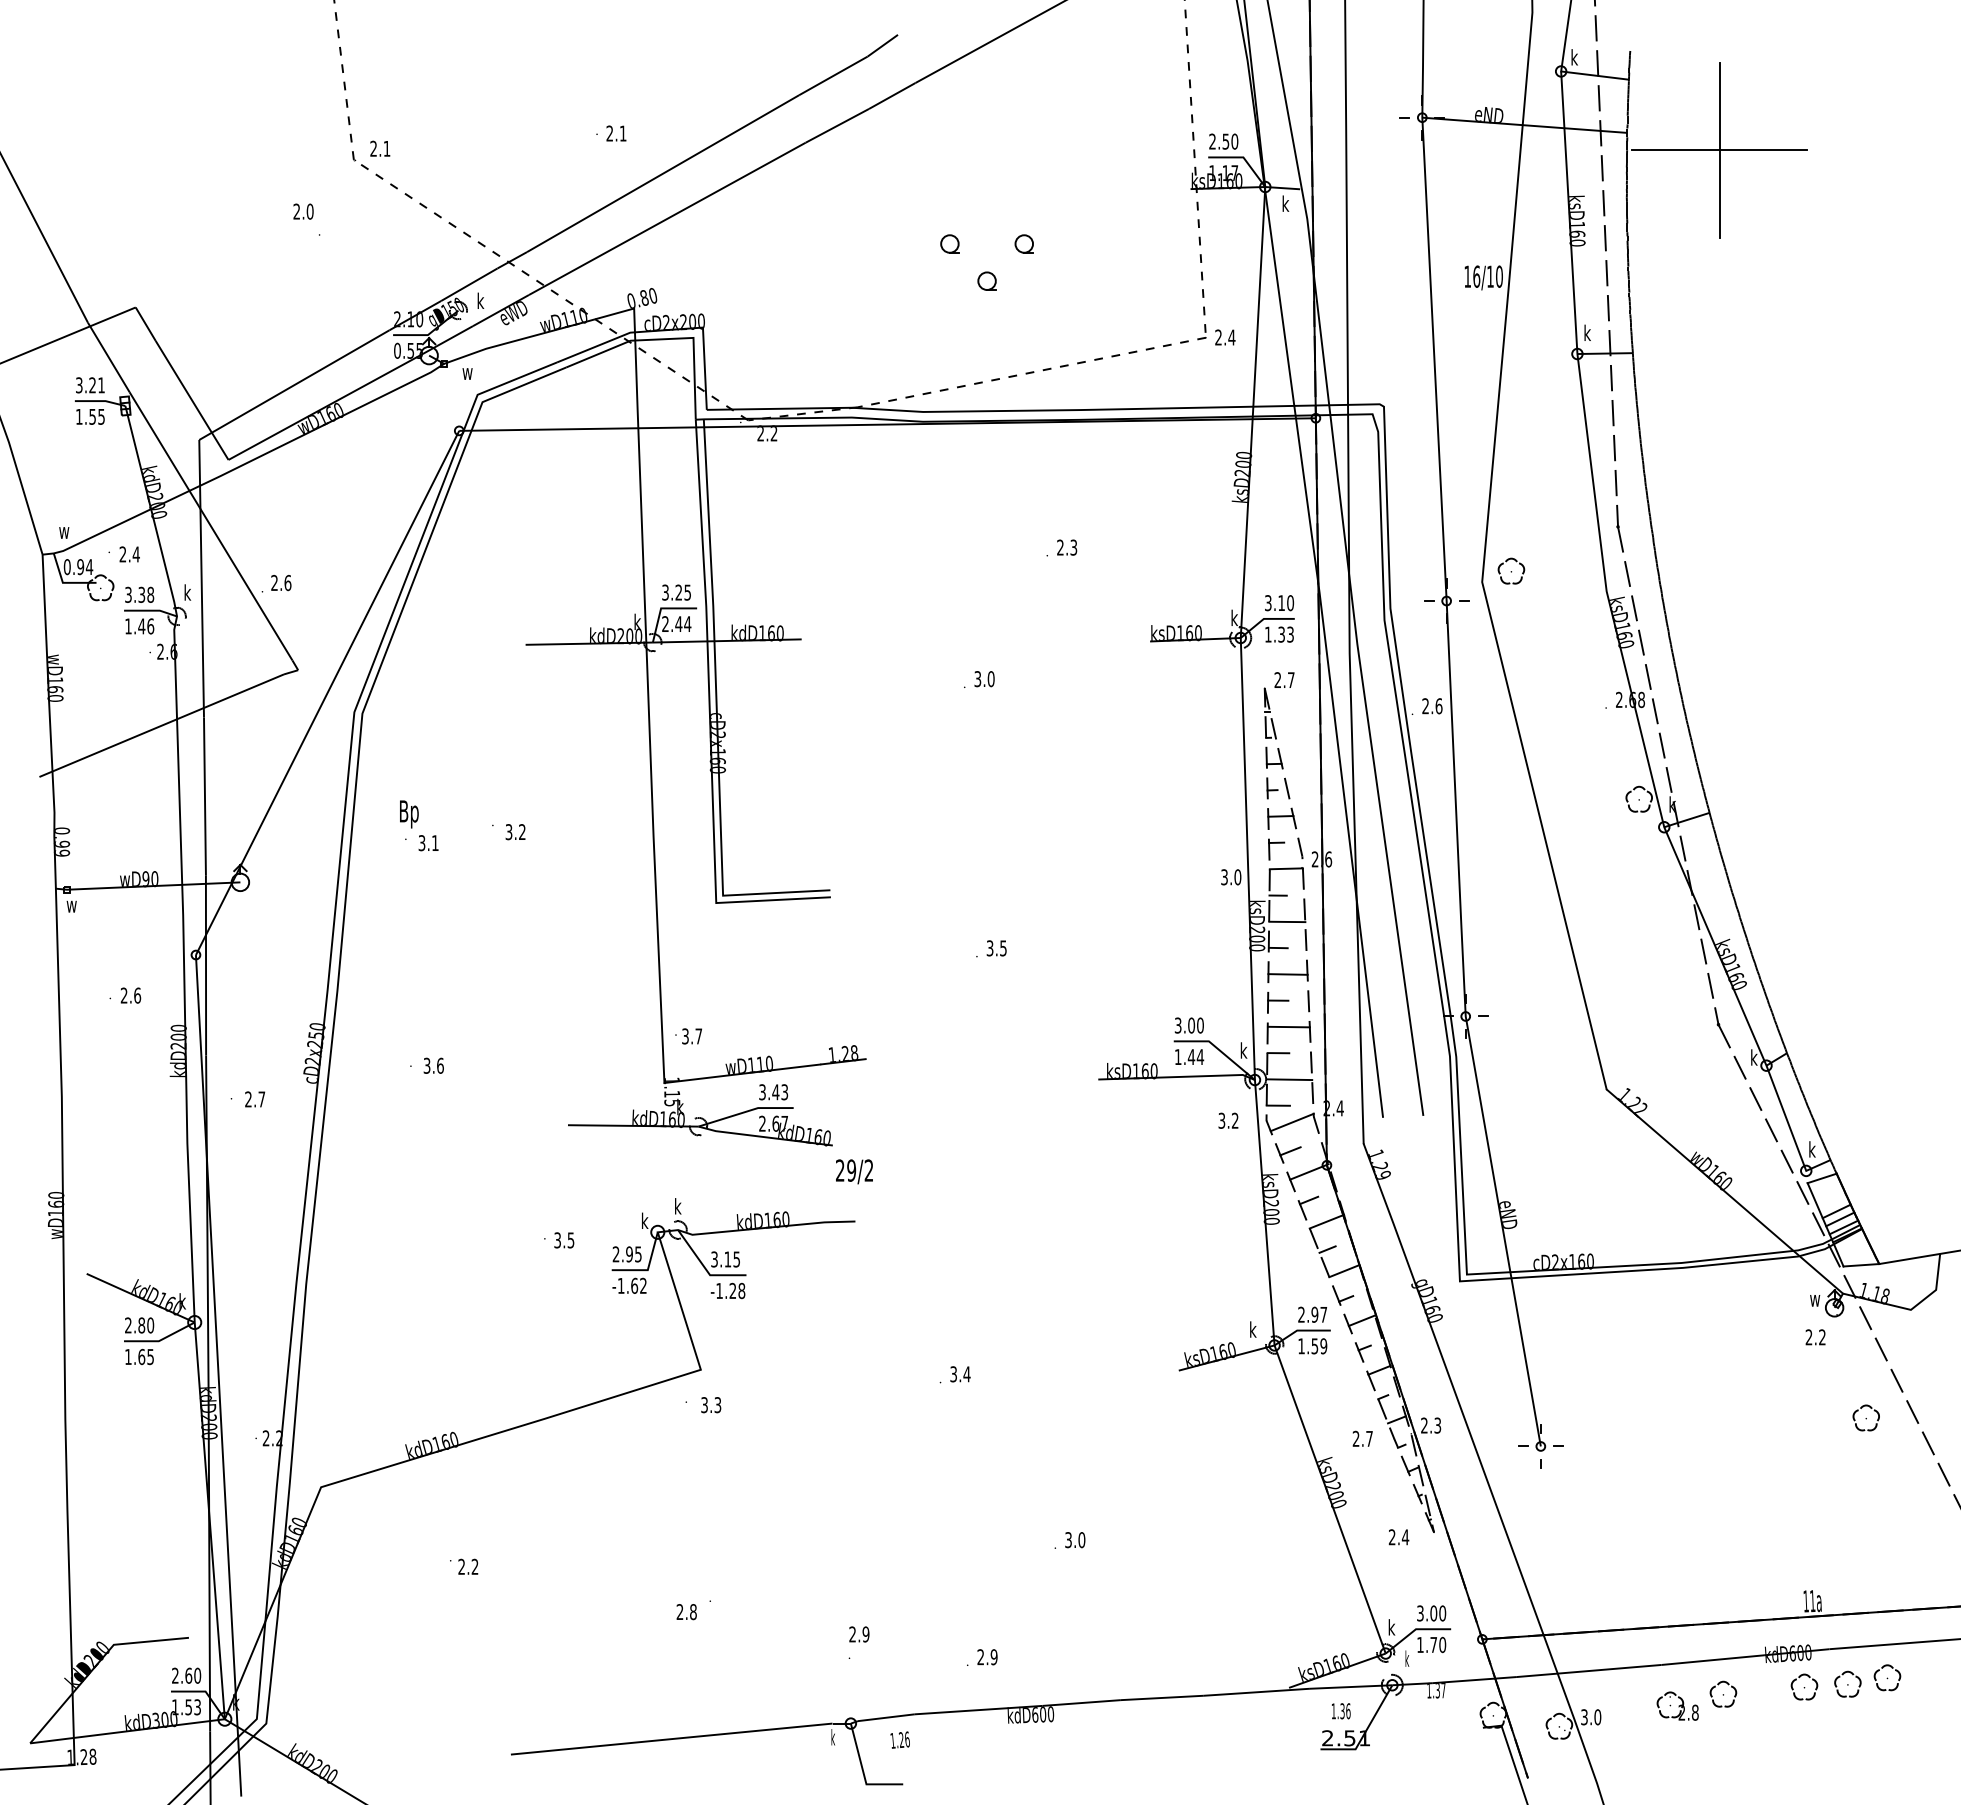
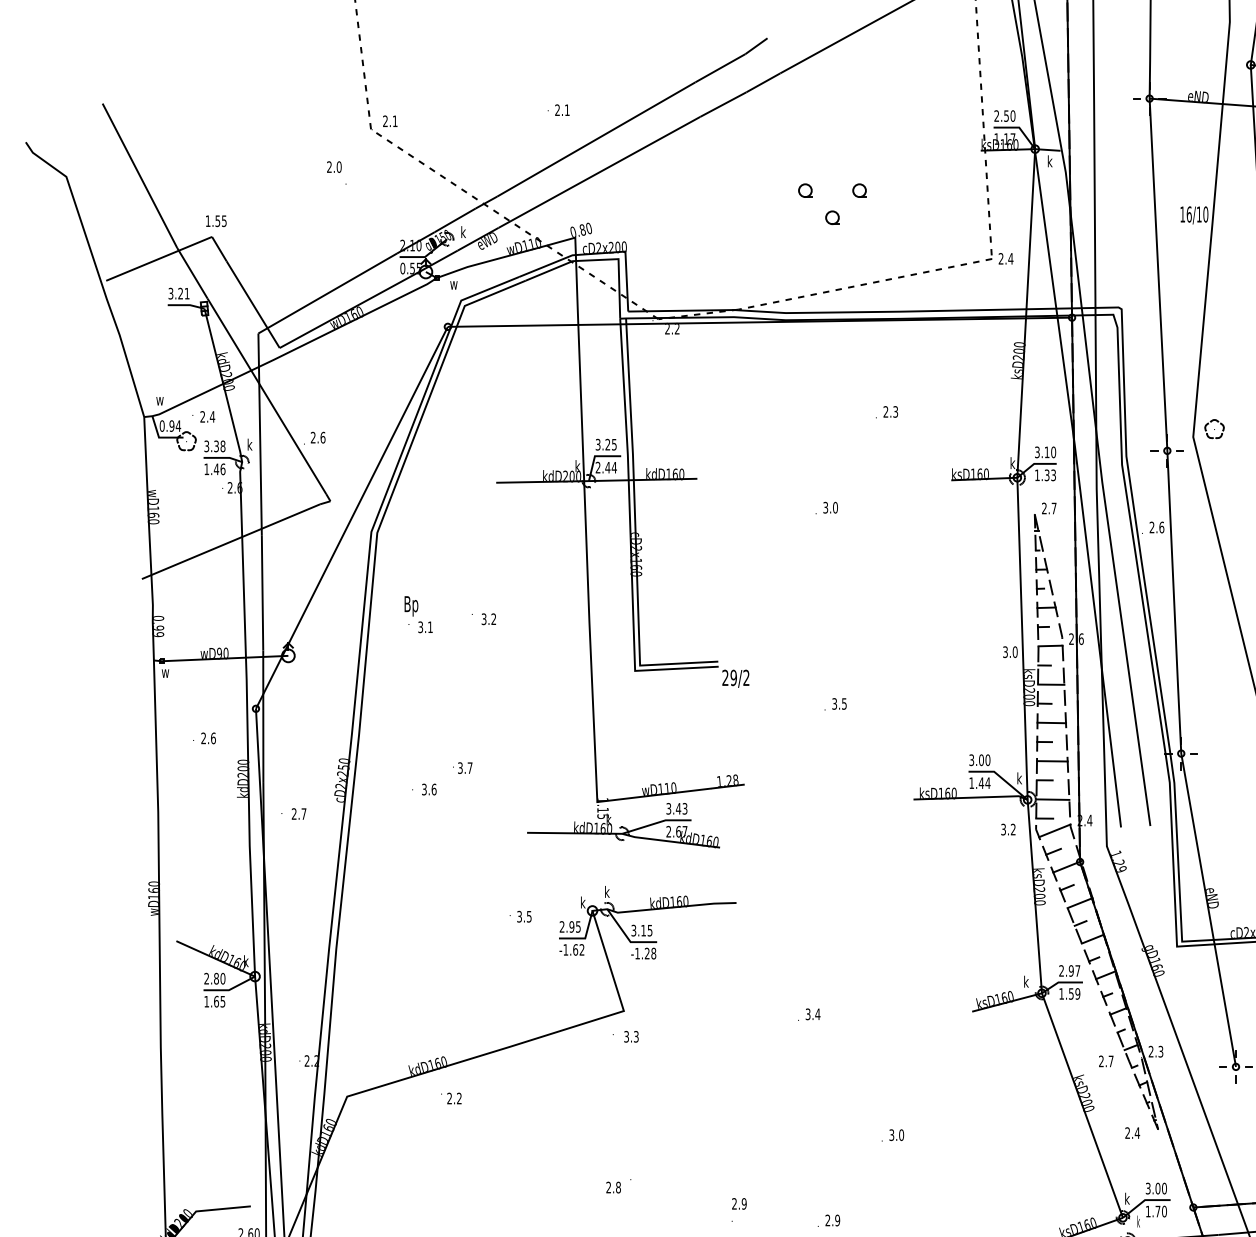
text: (90, 416) -> (216, 220), moved
text: (688, 1036) -> (462, 768), moved
text: (854, 1171) -> (735, 678), moved
text: (464, 1566) -> (451, 1098), moved

